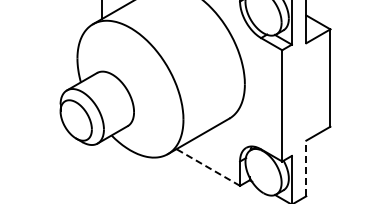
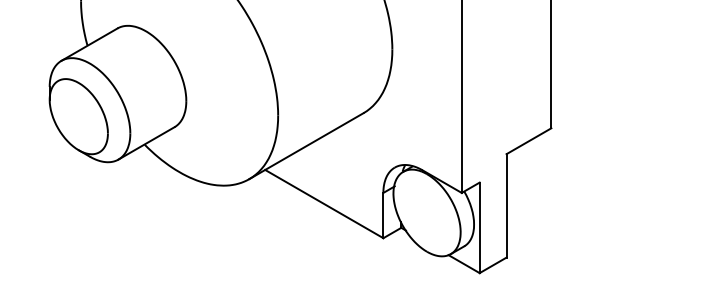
line: (208, 167) -> (324, 204), dashed -> solid
line: (306, 168) -> (506, 205), dashed -> solid

